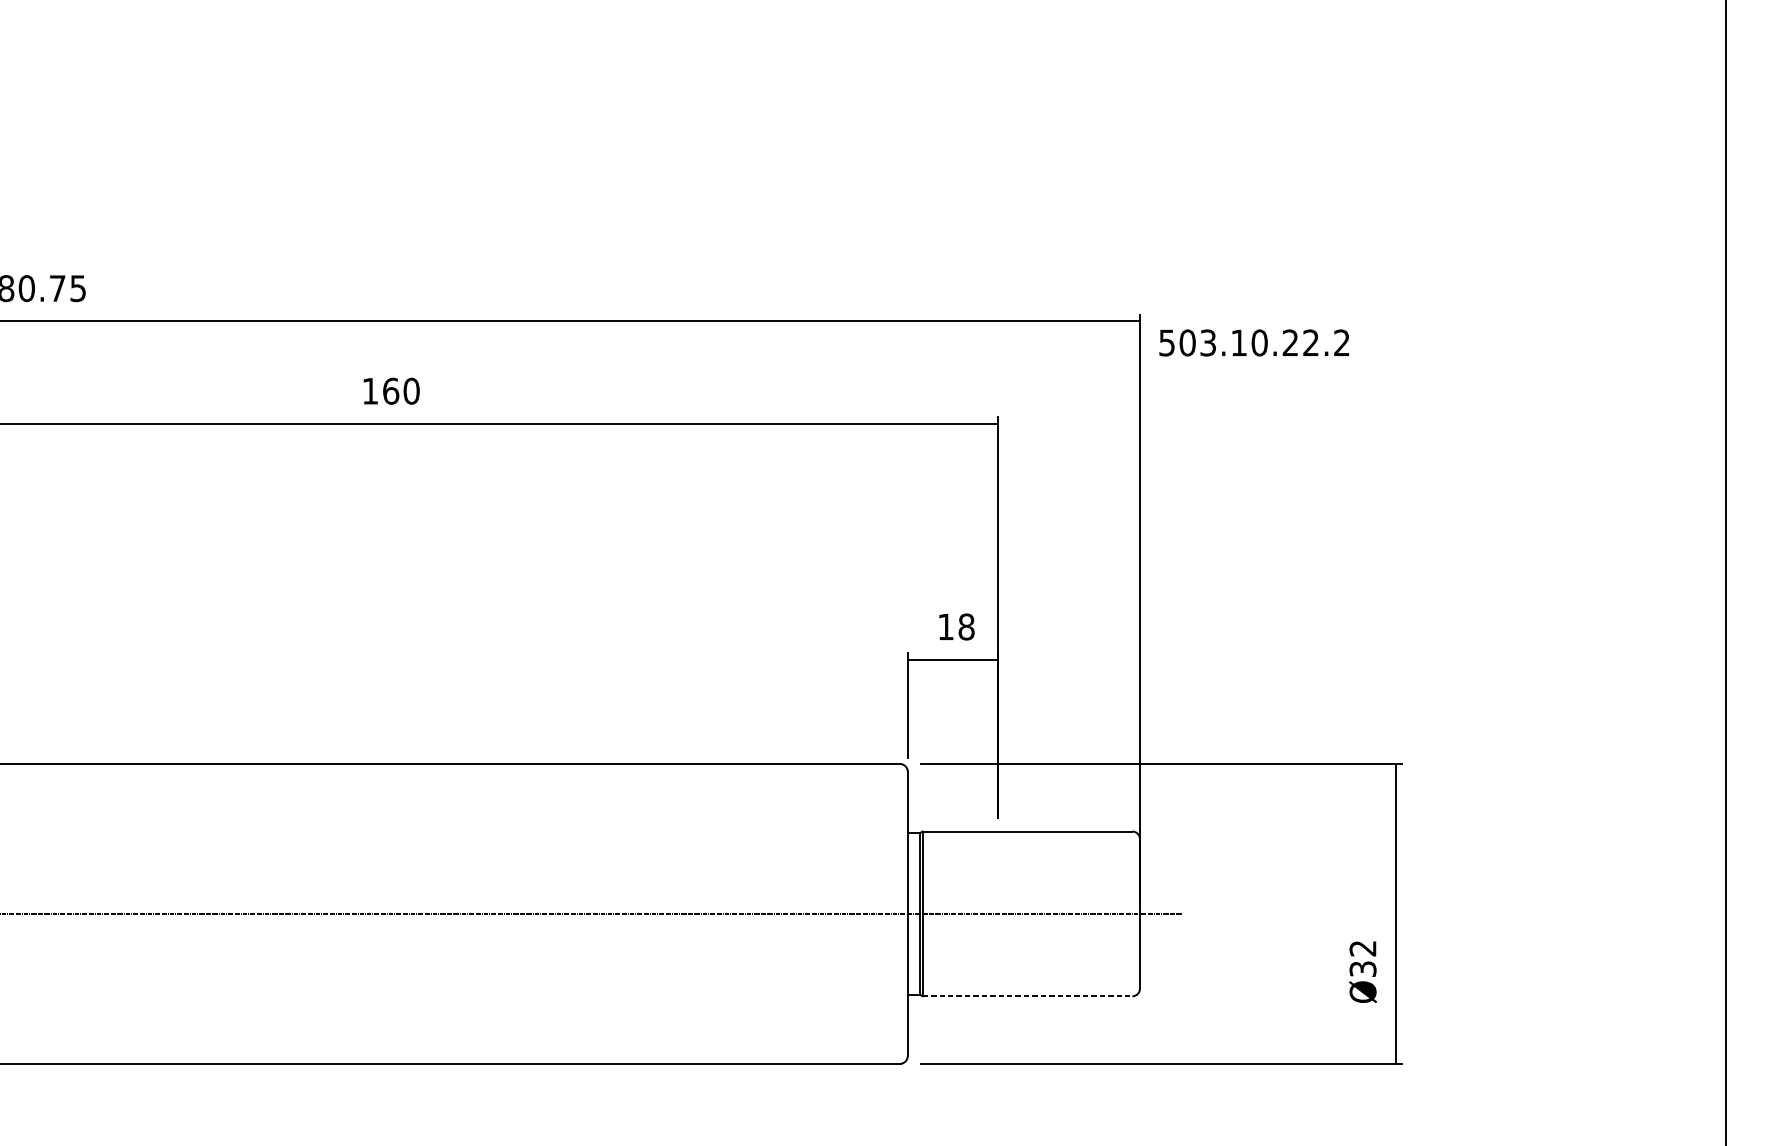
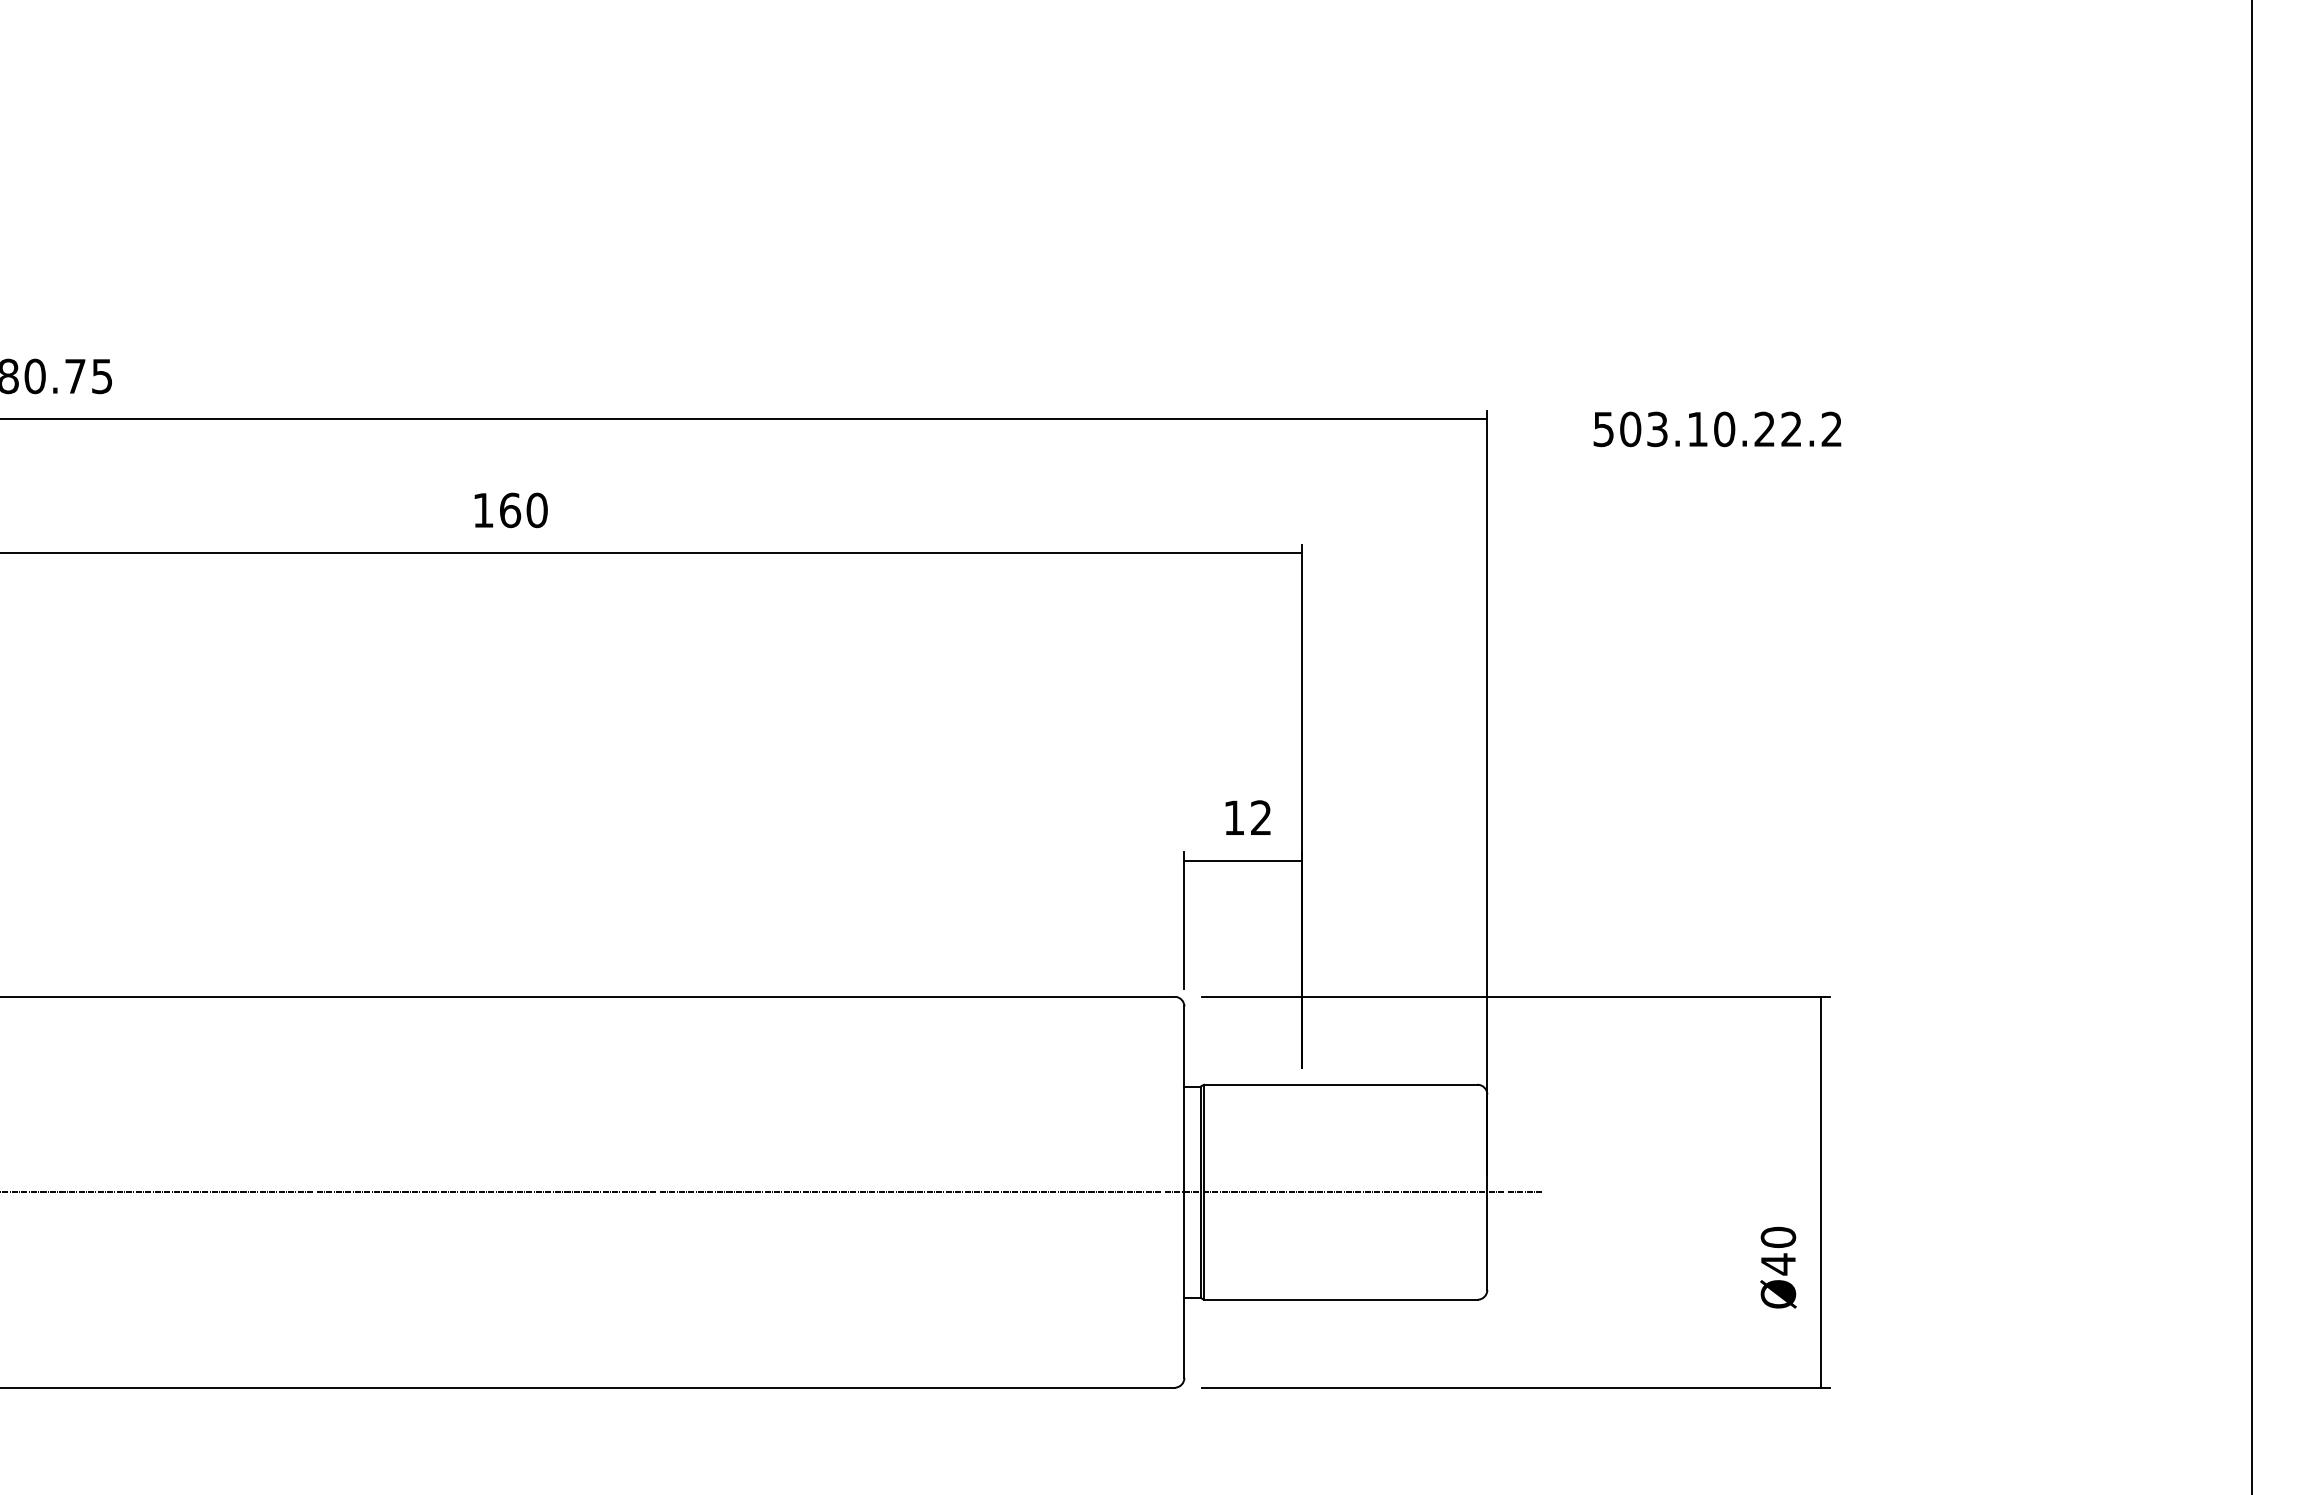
text: (1254, 343) -> (1717, 429), moved
text: (966, 626) -> (1260, 817), 18 -> 12
text: (1363, 958) -> (1778, 1250), Ø32 -> Ø40
line: (1027, 996) -> (1340, 1299), dashed -> solid

